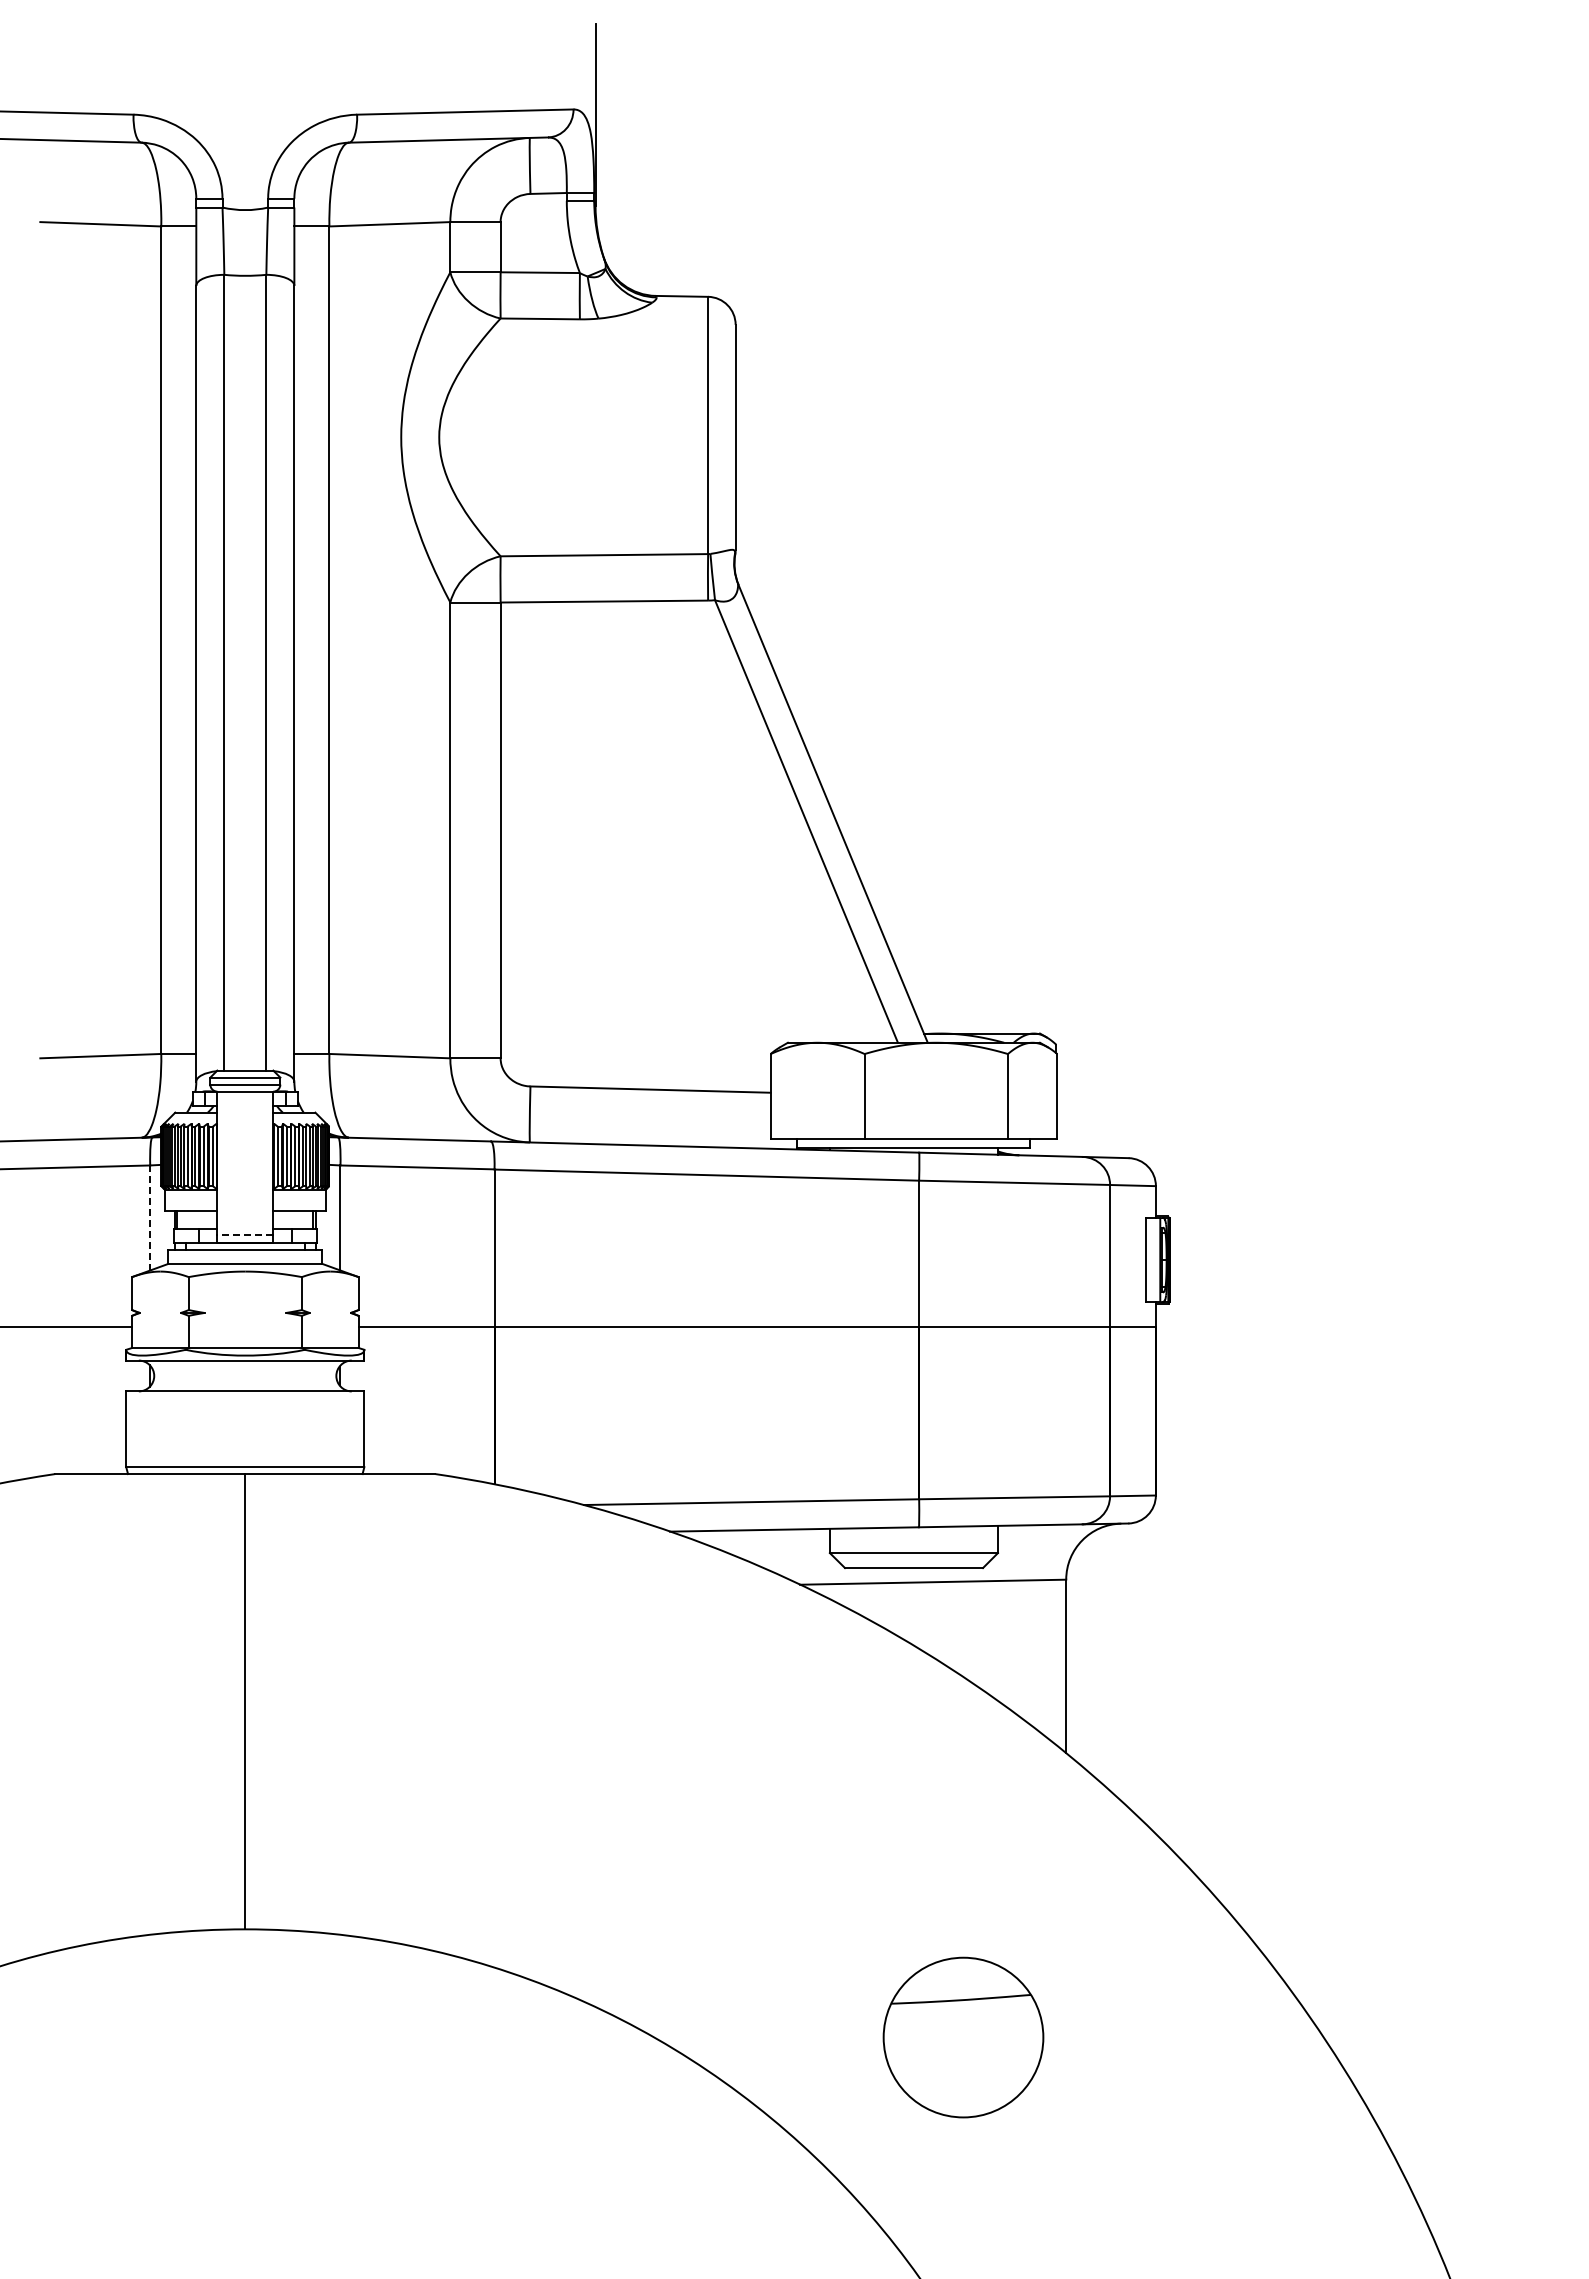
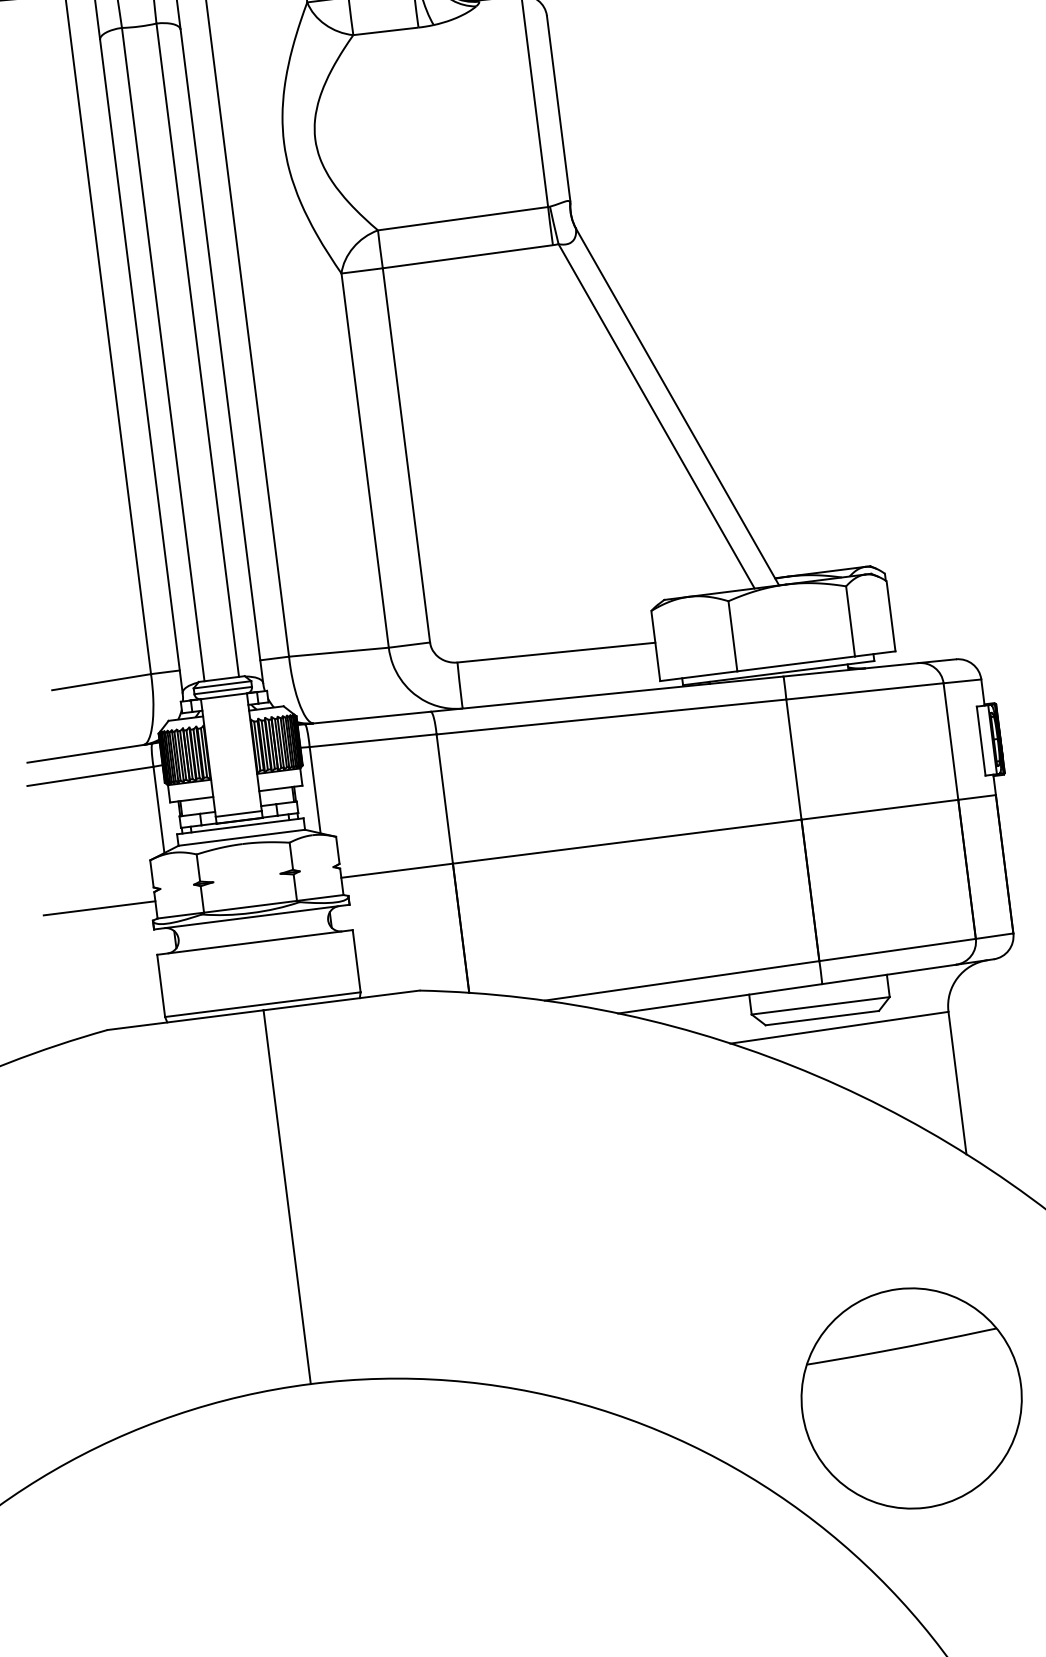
line: (150, 1217) -> (159, 809), dashed -> solid
line: (244, 1234) -> (238, 813), dashed -> solid
part: (963, 2037) -> (911, 1398), size x1.67

